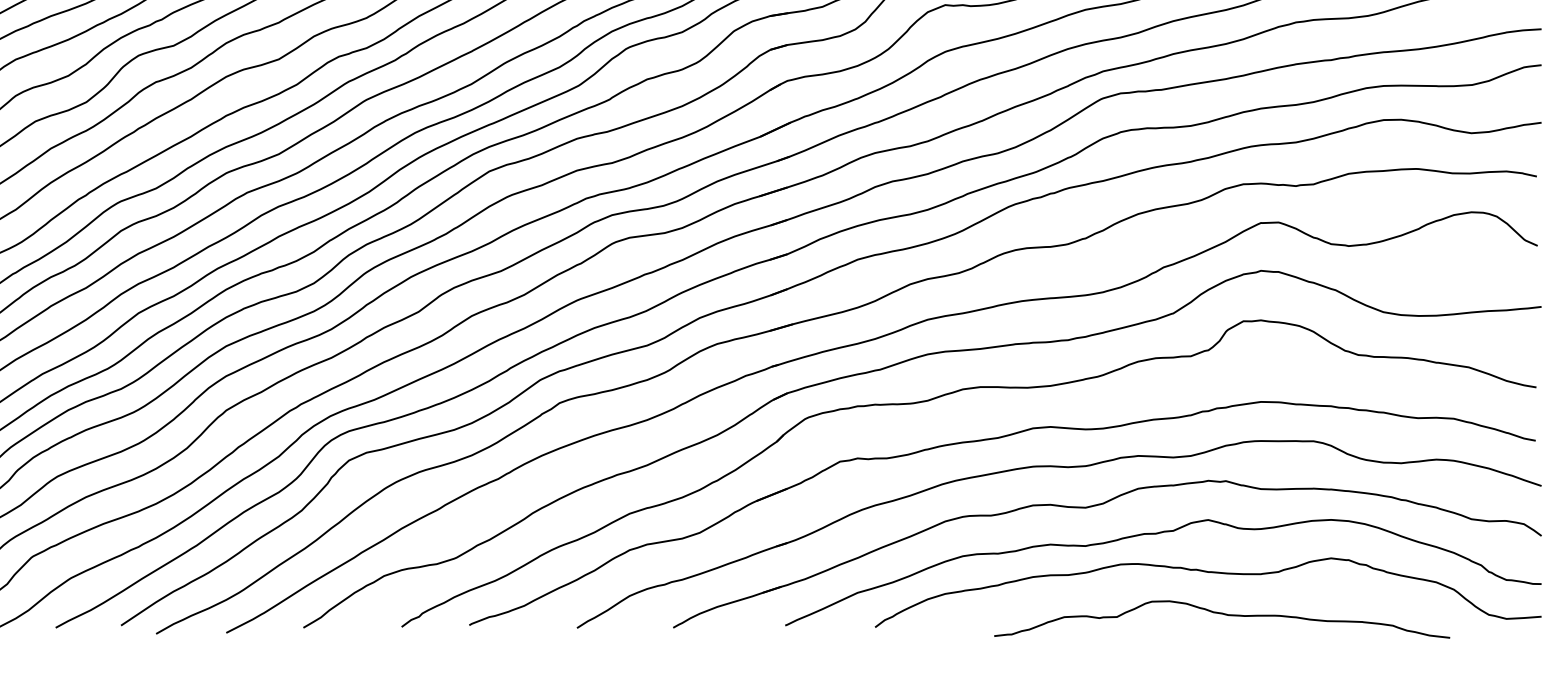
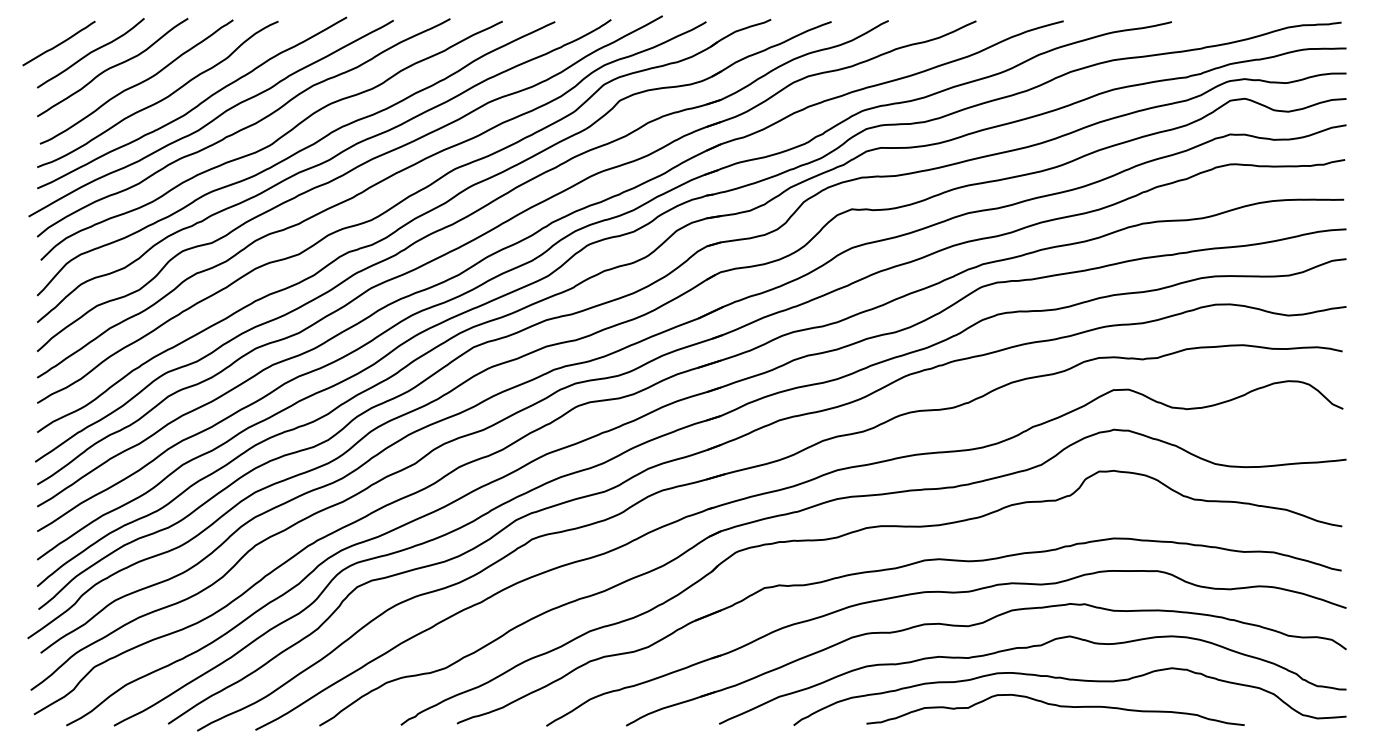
curve: (1223, 615) -> (1056, 706), moved

